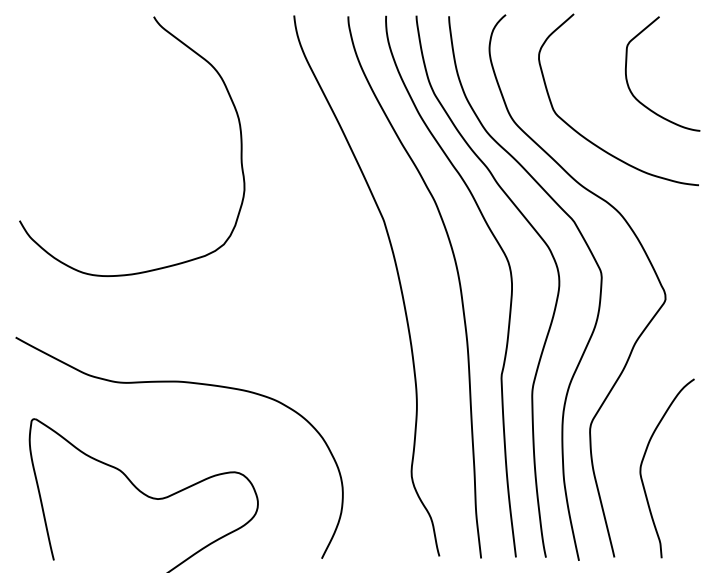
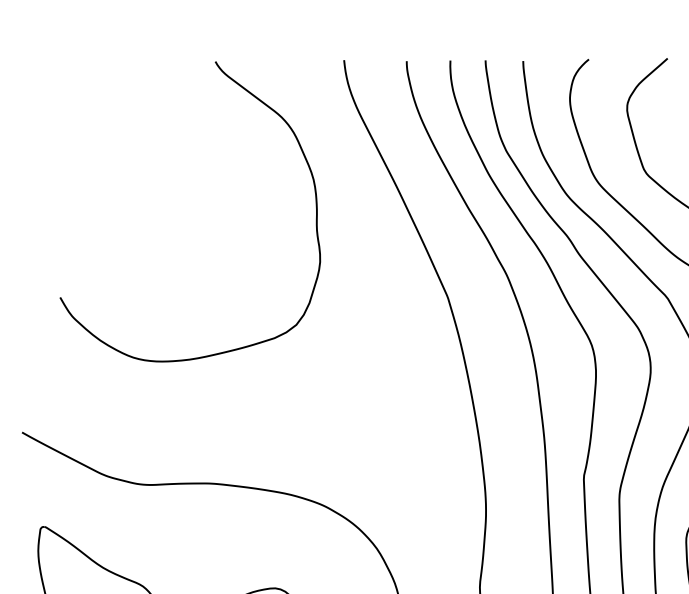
curve: (240, 146) -> (315, 211), moved

